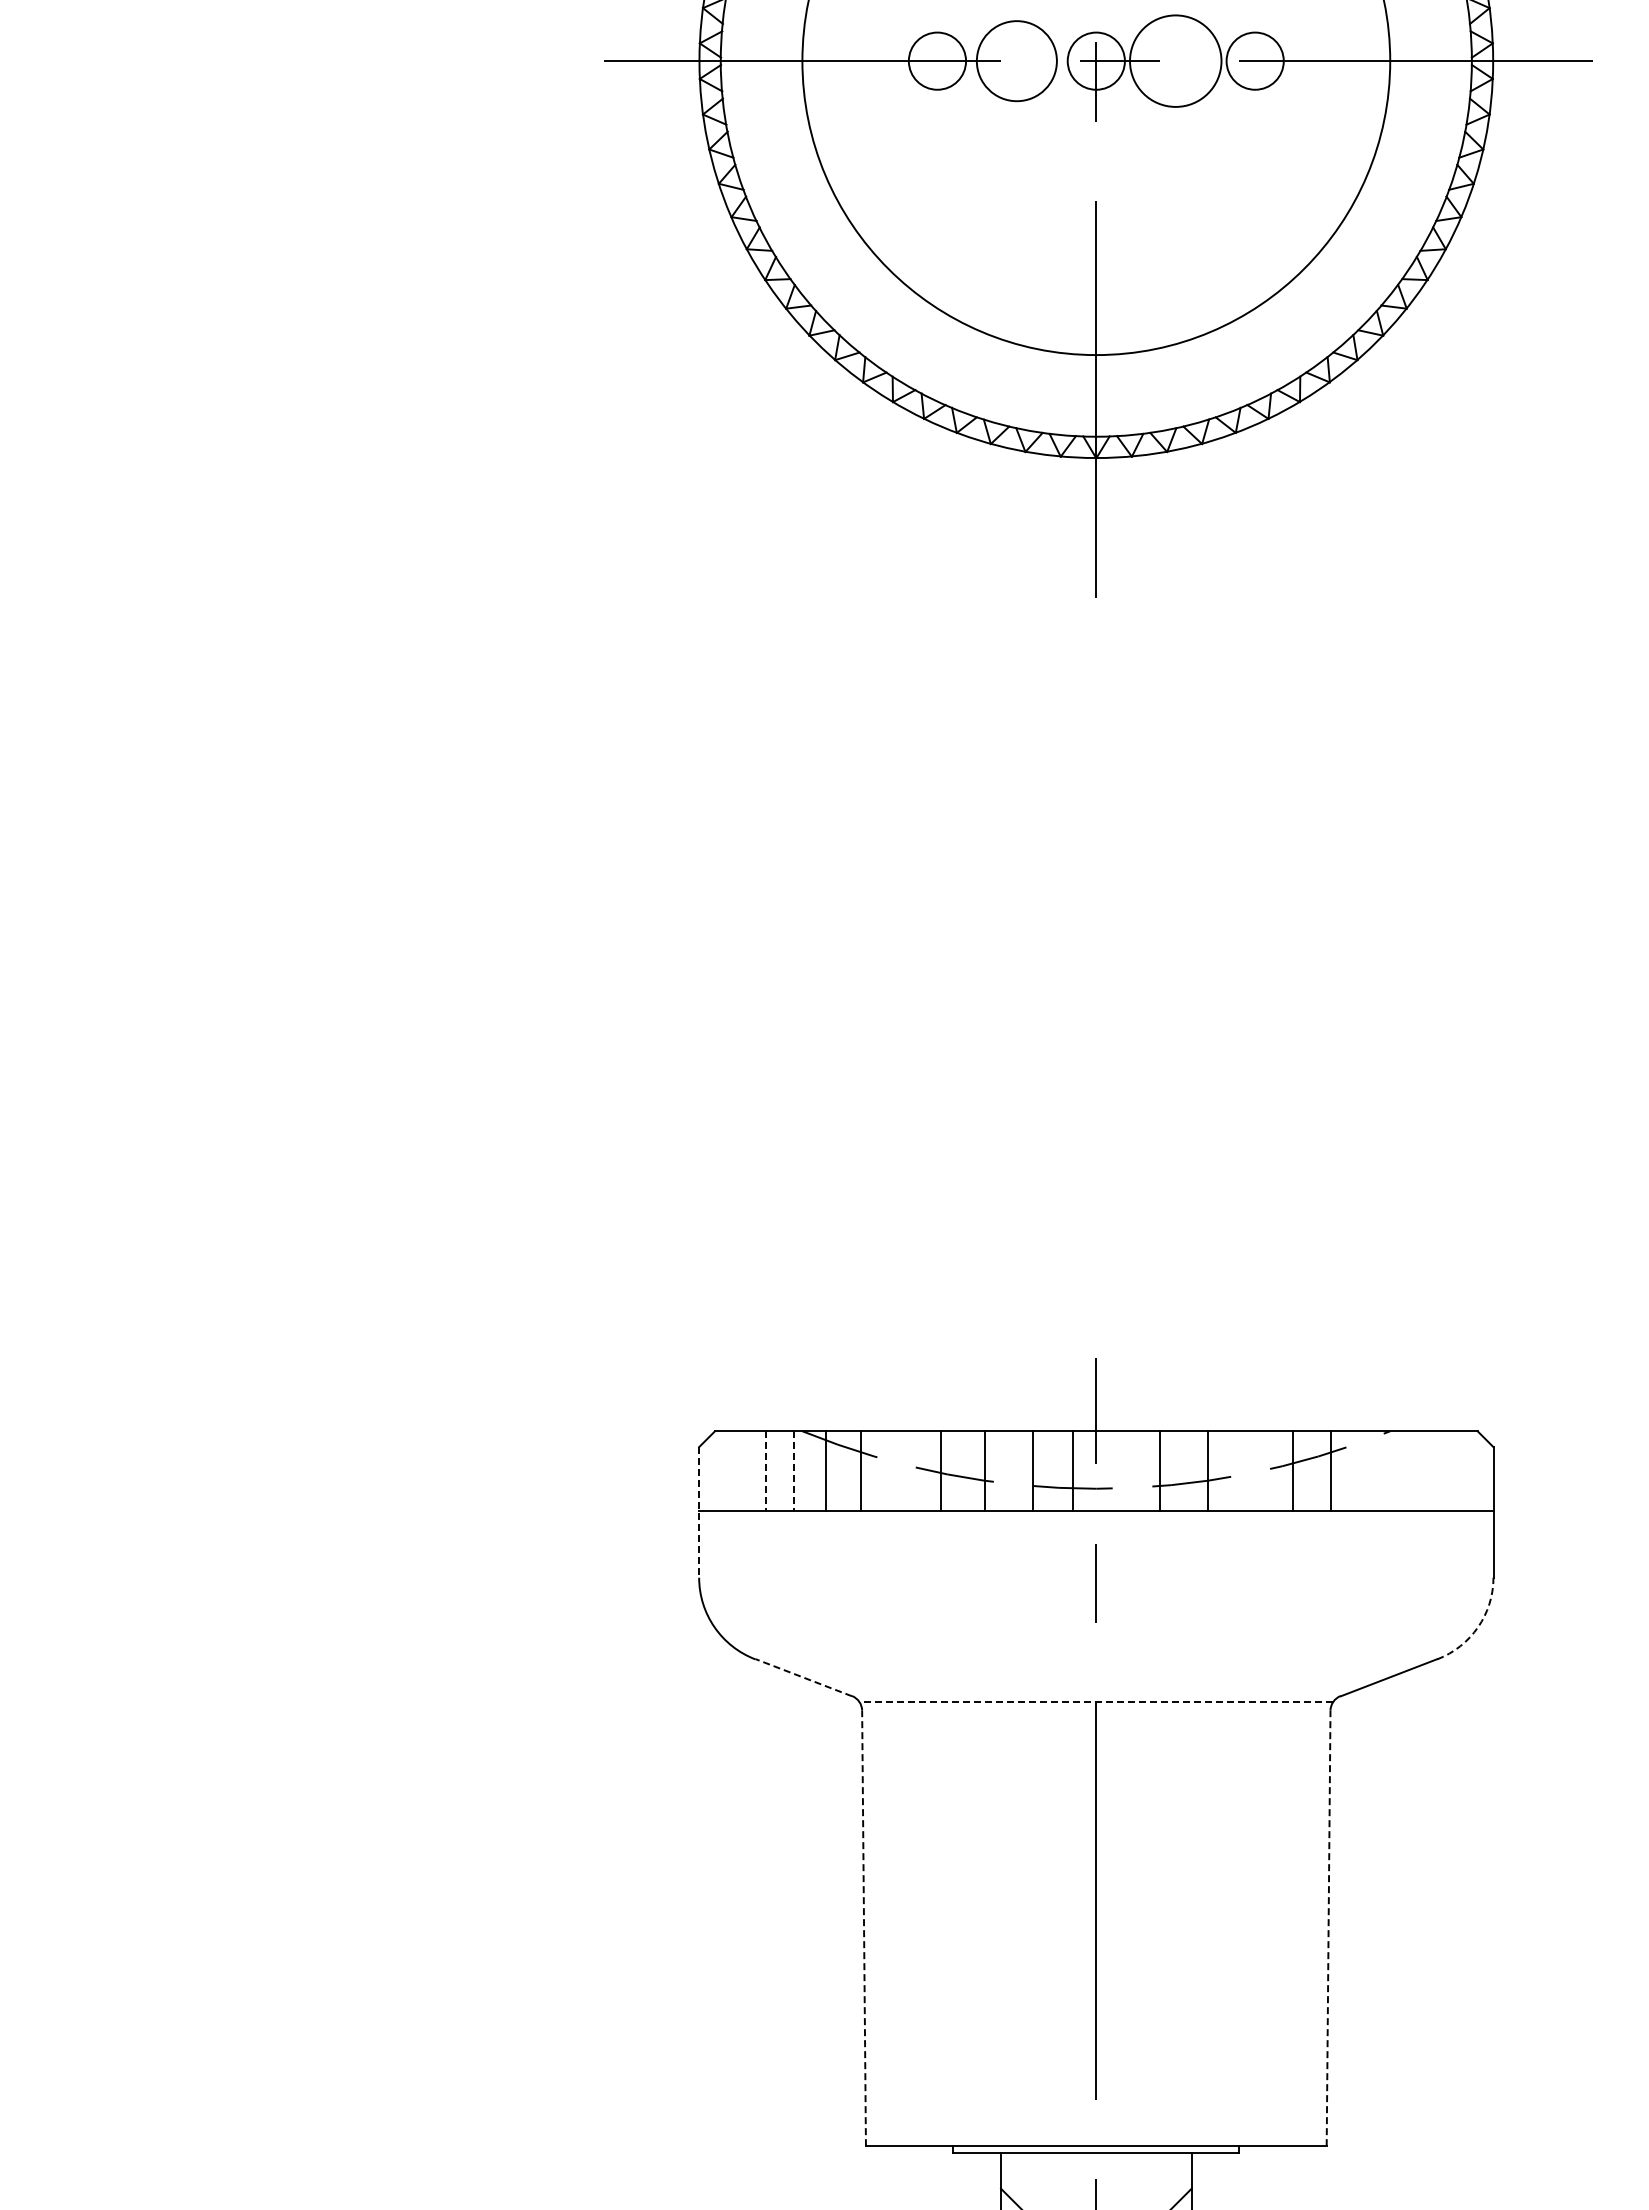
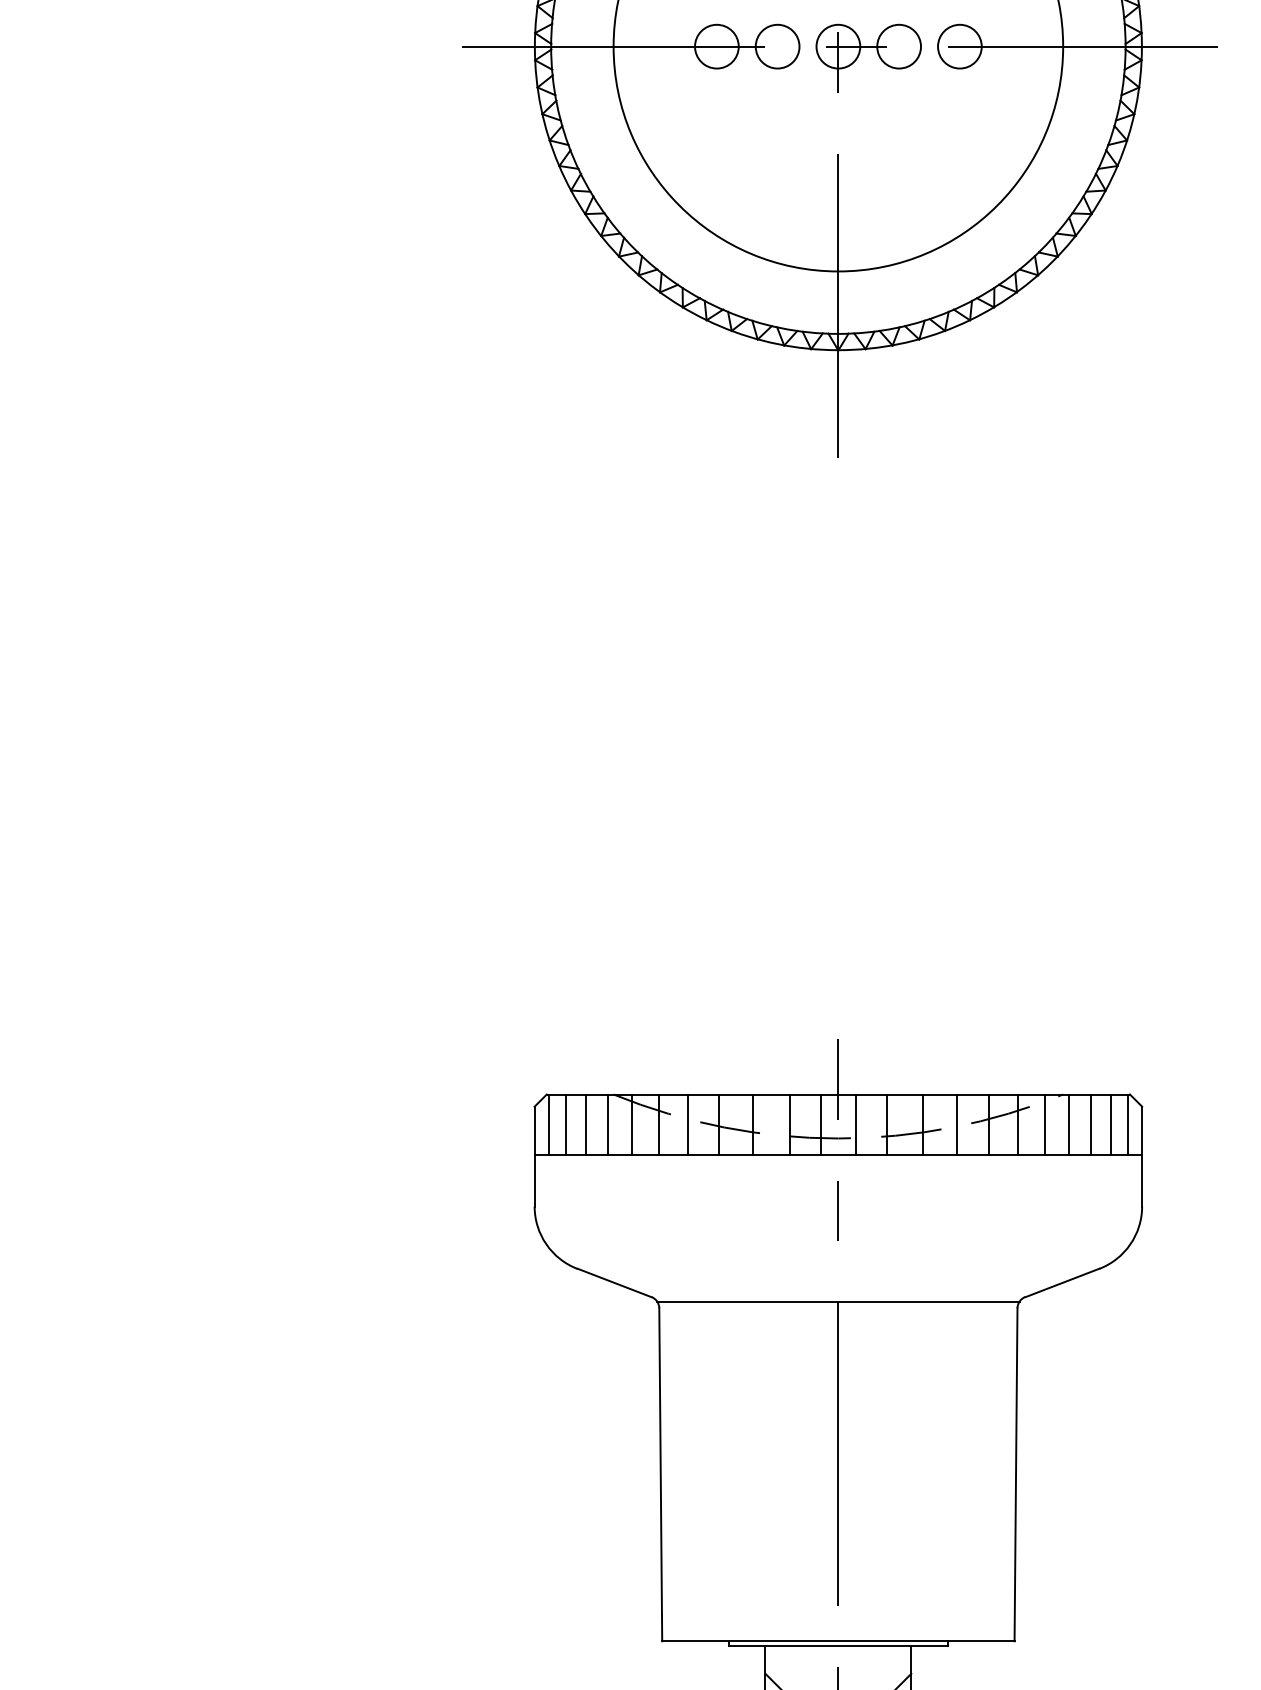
circle: (1016, 60) -> (777, 46), size x0.71
circle: (1175, 60) -> (898, 46), size x0.62
line: (718, 1470) -> (549, 1124), added
line: (740, 1470) -> (566, 1124), added
line: (765, 1470) -> (585, 1124), dashed -> solid
line: (794, 1470) -> (607, 1124), dashed -> solid
line: (899, 1470) -> (687, 1124), added
line: (1119, 1470) -> (856, 1124), added
line: (1252, 1470) -> (957, 1124), added
line: (1366, 1470) -> (1045, 1124), added
line: (1398, 1470) -> (1069, 1124), added
line: (1426, 1470) -> (1090, 1124), added
line: (1452, 1470) -> (1110, 1124), added
line: (1474, 1470) -> (1127, 1124), added
line: (699, 1512) -> (534, 1156), dashed -> solid
arc: (1478, 1627) -> (1130, 1244), dashed -> solid
line: (803, 1677) -> (614, 1282), dashed -> solid
line: (1095, 1701) -> (837, 1301), dashed -> solid
line: (864, 1928) -> (661, 1474), dashed -> solid
line: (1328, 1928) -> (1015, 1474), dashed -> solid

